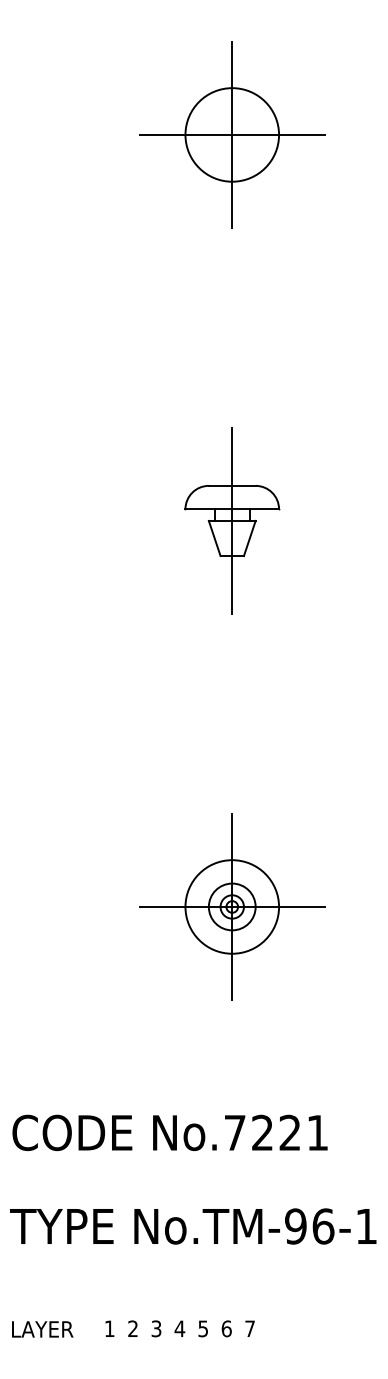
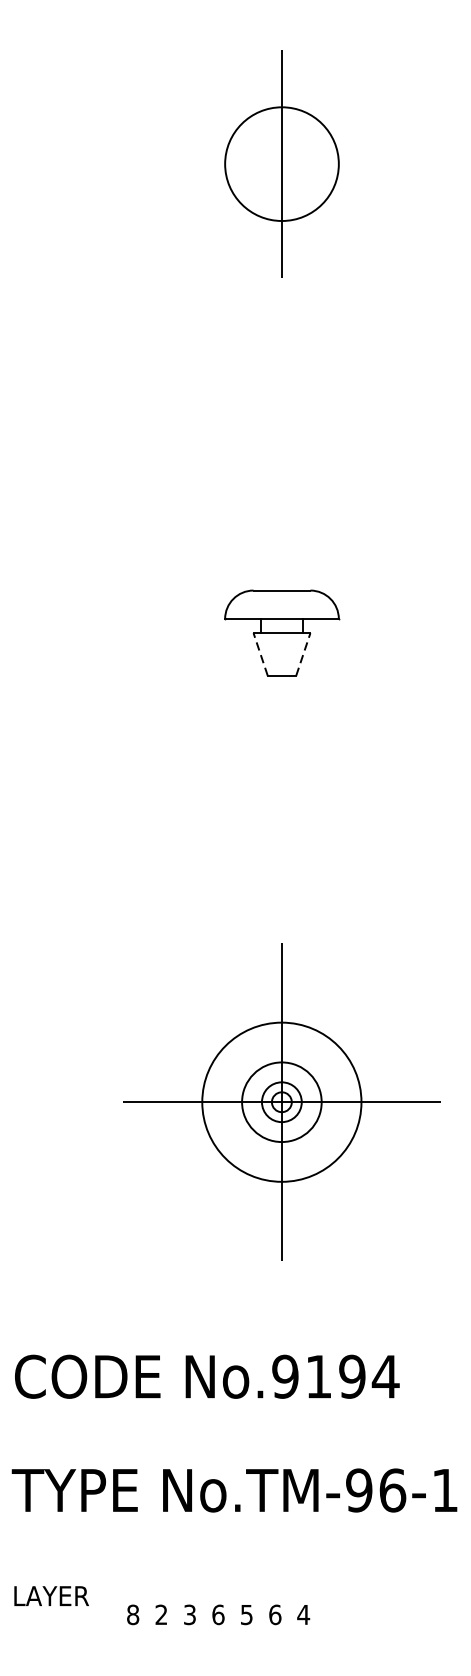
line: (231, 134) -> (281, 163), removed
line: (232, 520) -> (282, 632), removed
line: (214, 538) -> (260, 654), solid -> dashed
line: (249, 538) -> (302, 654), solid -> dashed
part: (232, 906) -> (282, 1101), size x1.4
text: (276, 1132) -> (335, 1376), No.7221 -> No.9194
text: (109, 1328) -> (132, 1614), 1 -> 8
text: (179, 1328) -> (217, 1614), 4 -> 6
text: (249, 1328) -> (302, 1614), 7 -> 4
text: (42, 1329) -> (51, 1596), moved

